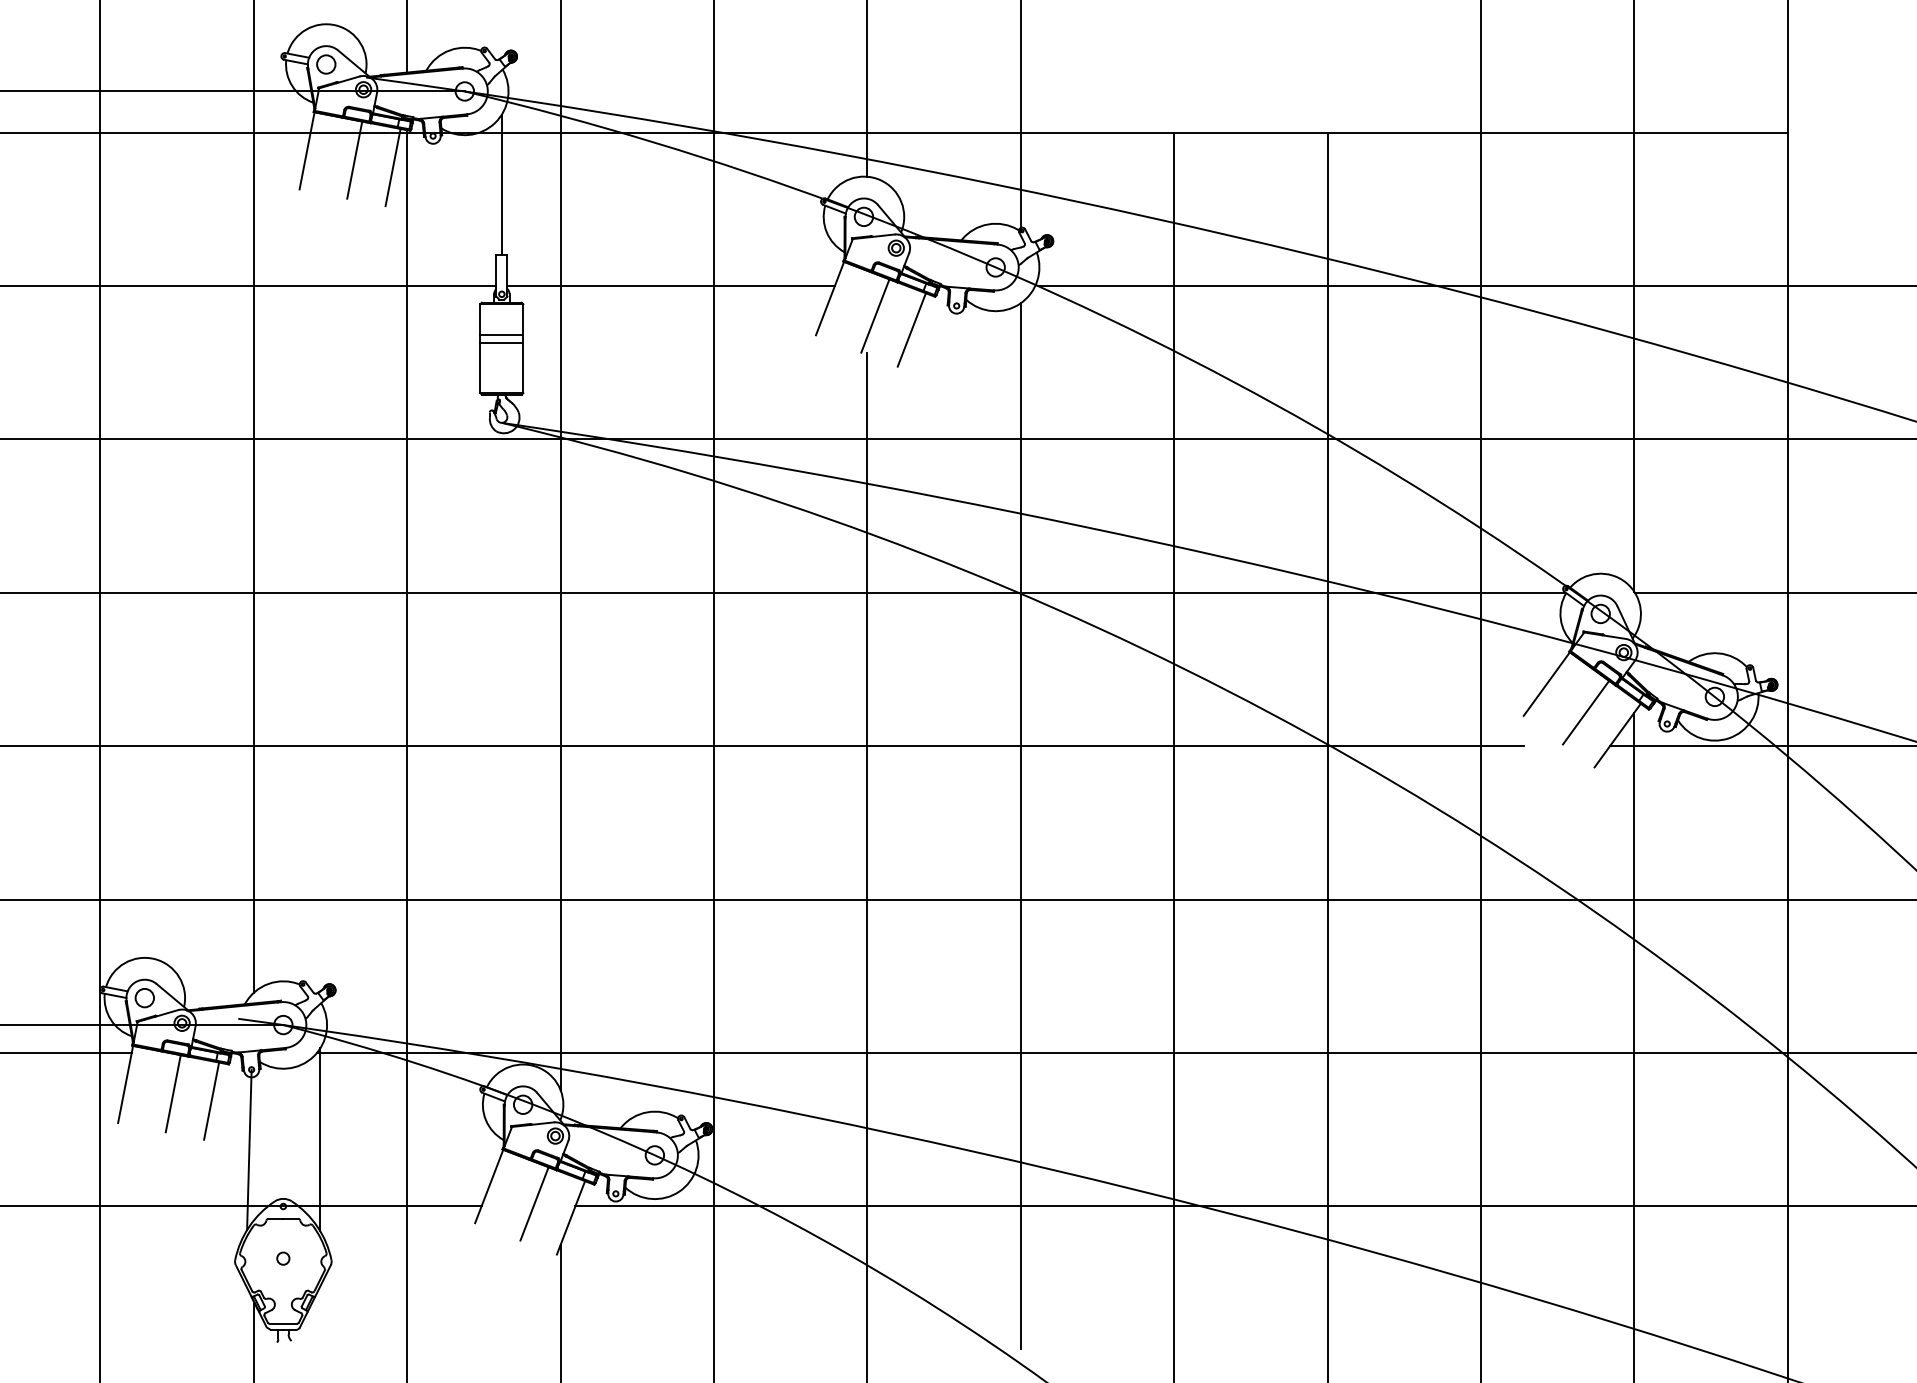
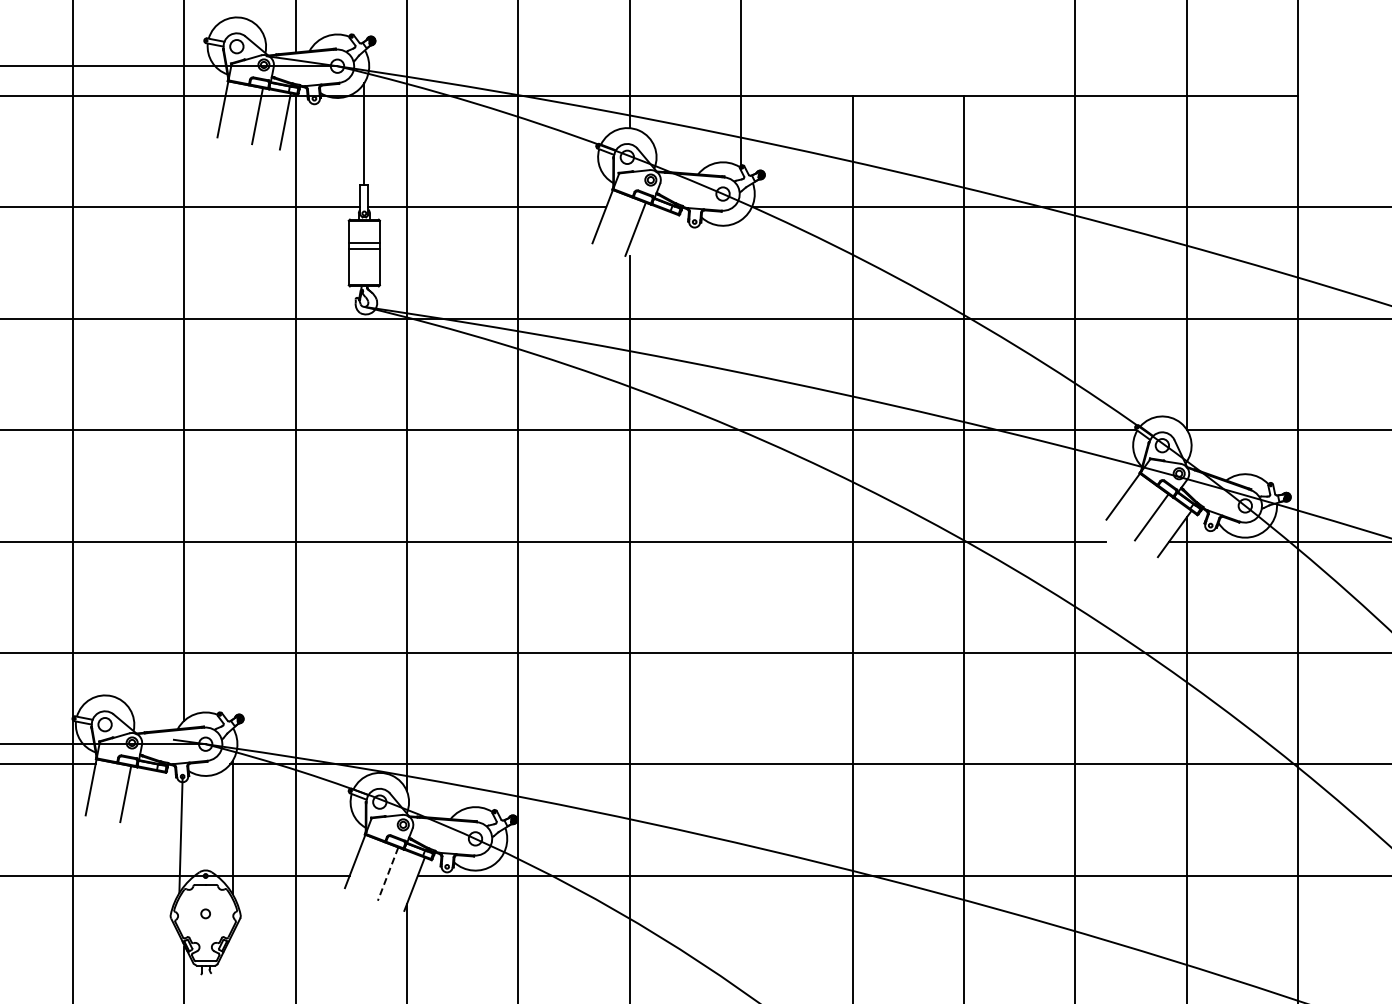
line: (910, 330) -> (661, 239), removed
line: (1021, 825) -> (741, 599), removed
line: (211, 1101) -> (153, 799), removed
line: (535, 1204) -> (388, 874), solid -> dashed

